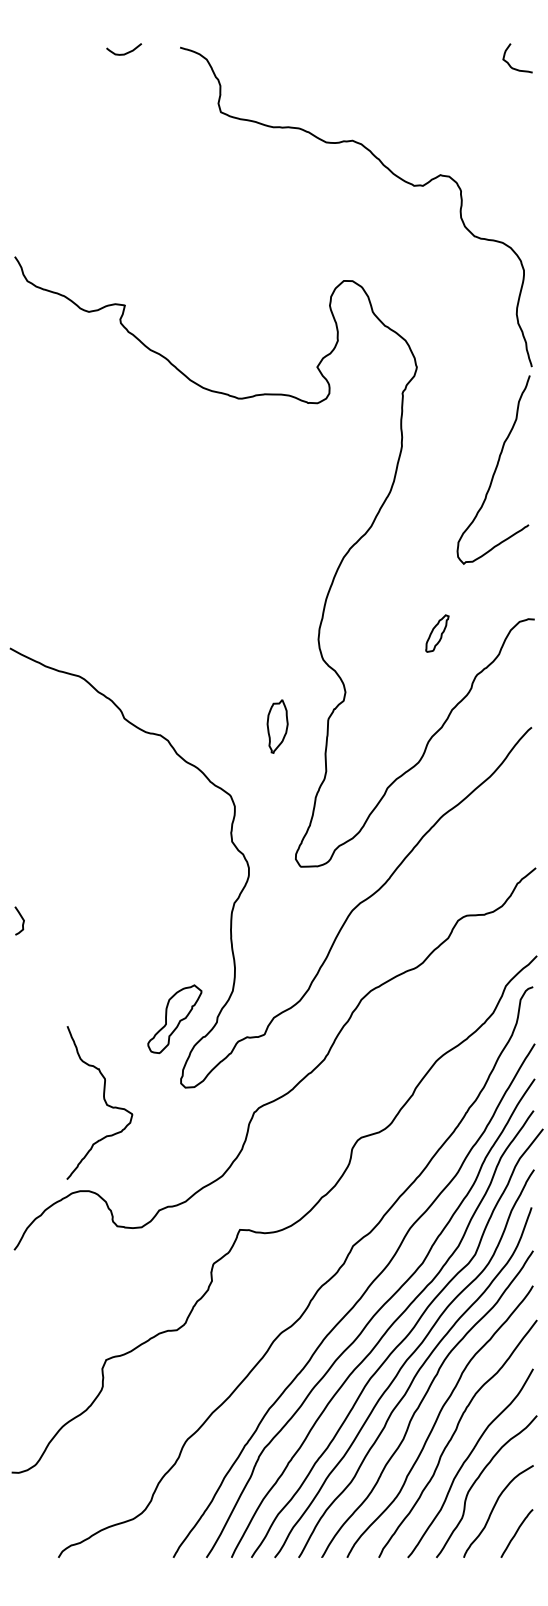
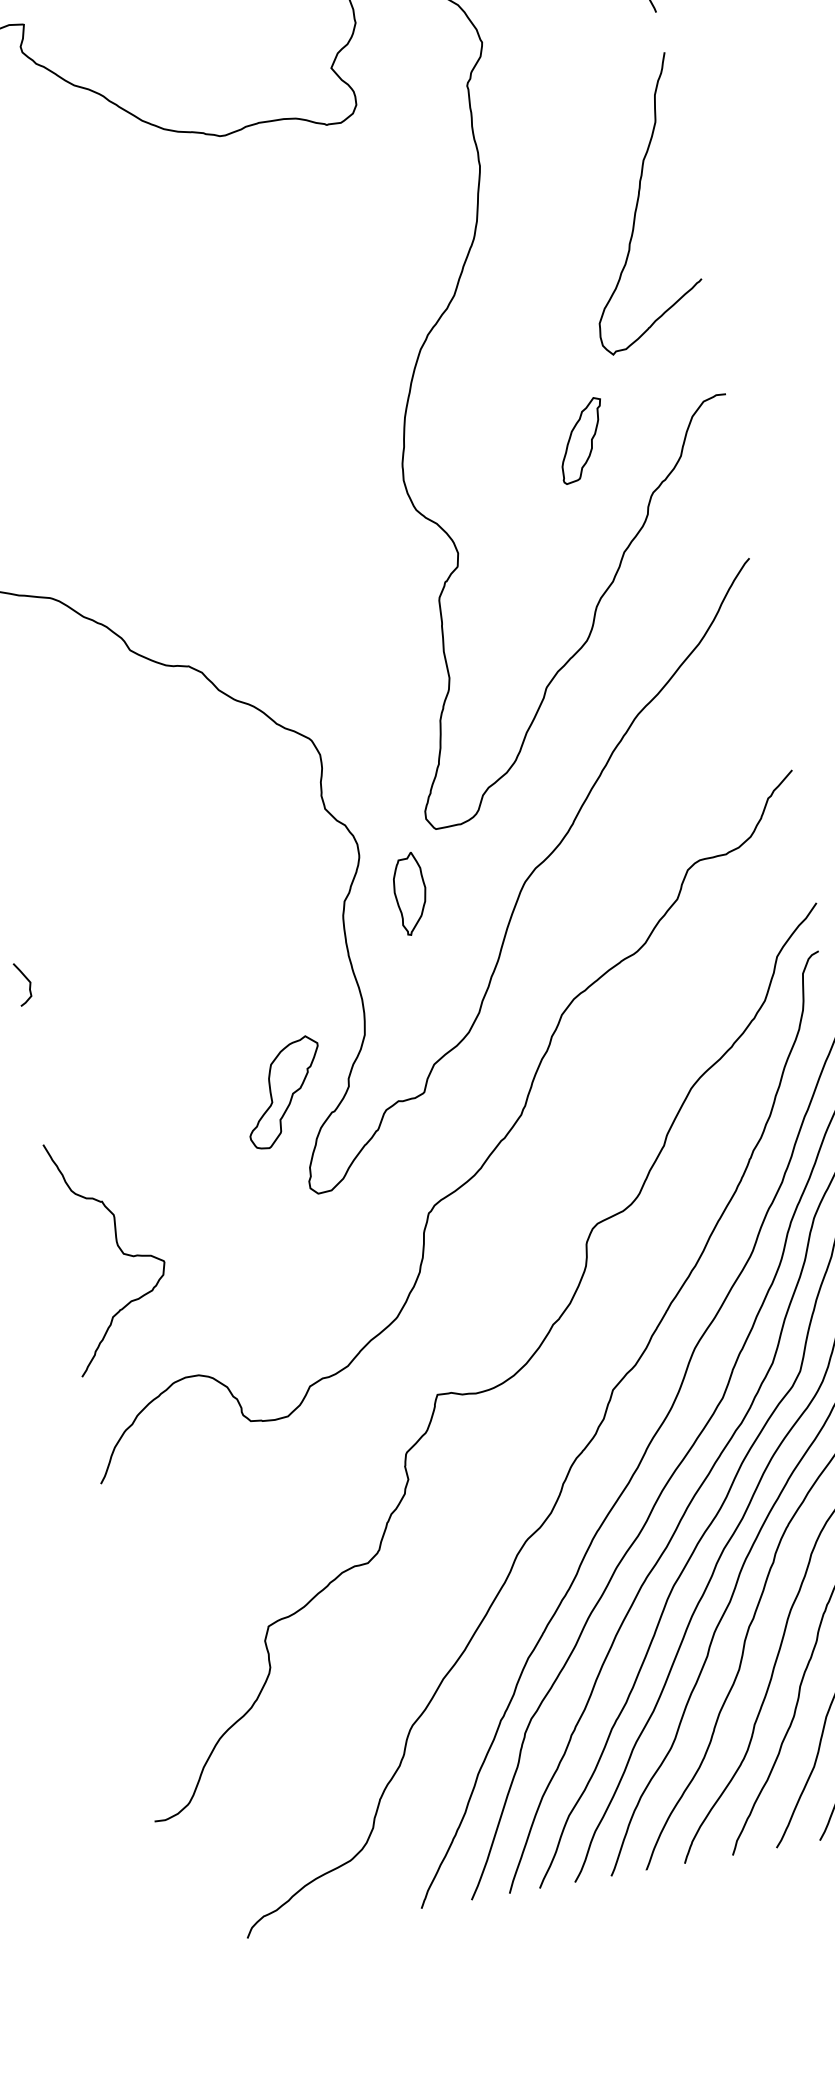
curve: (494, 469) -> (635, 203), moved
part: (437, 633) -> (582, 440), size x1.43
part: (277, 726) -> (410, 893), moved
curve: (103, 1099) -> (116, 1246), moved

